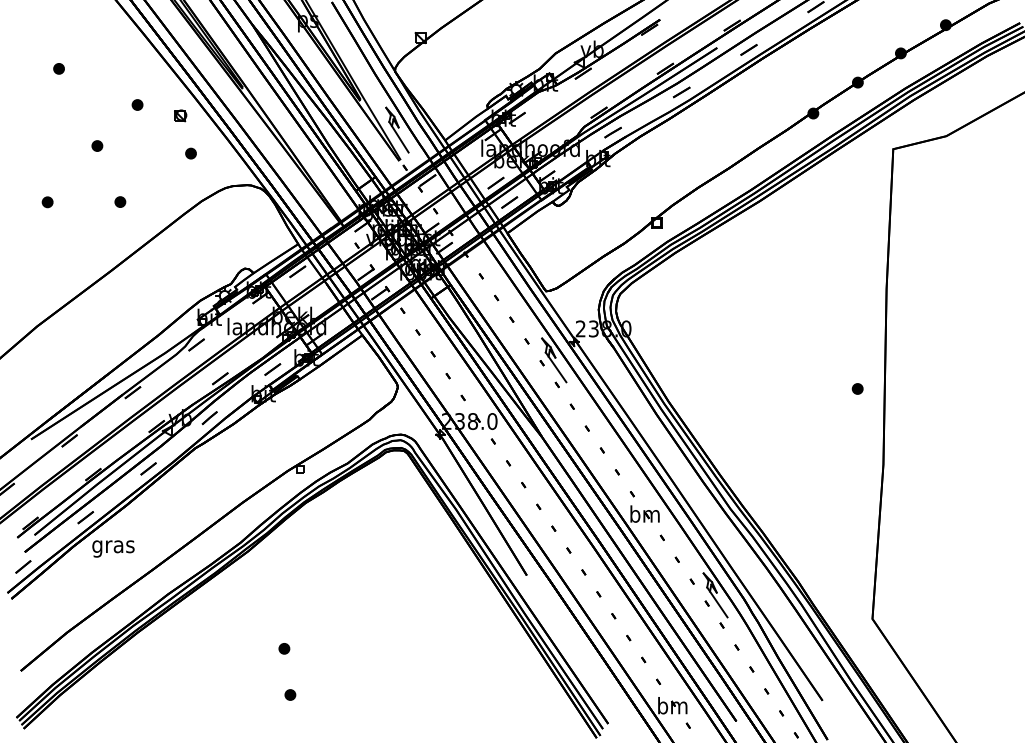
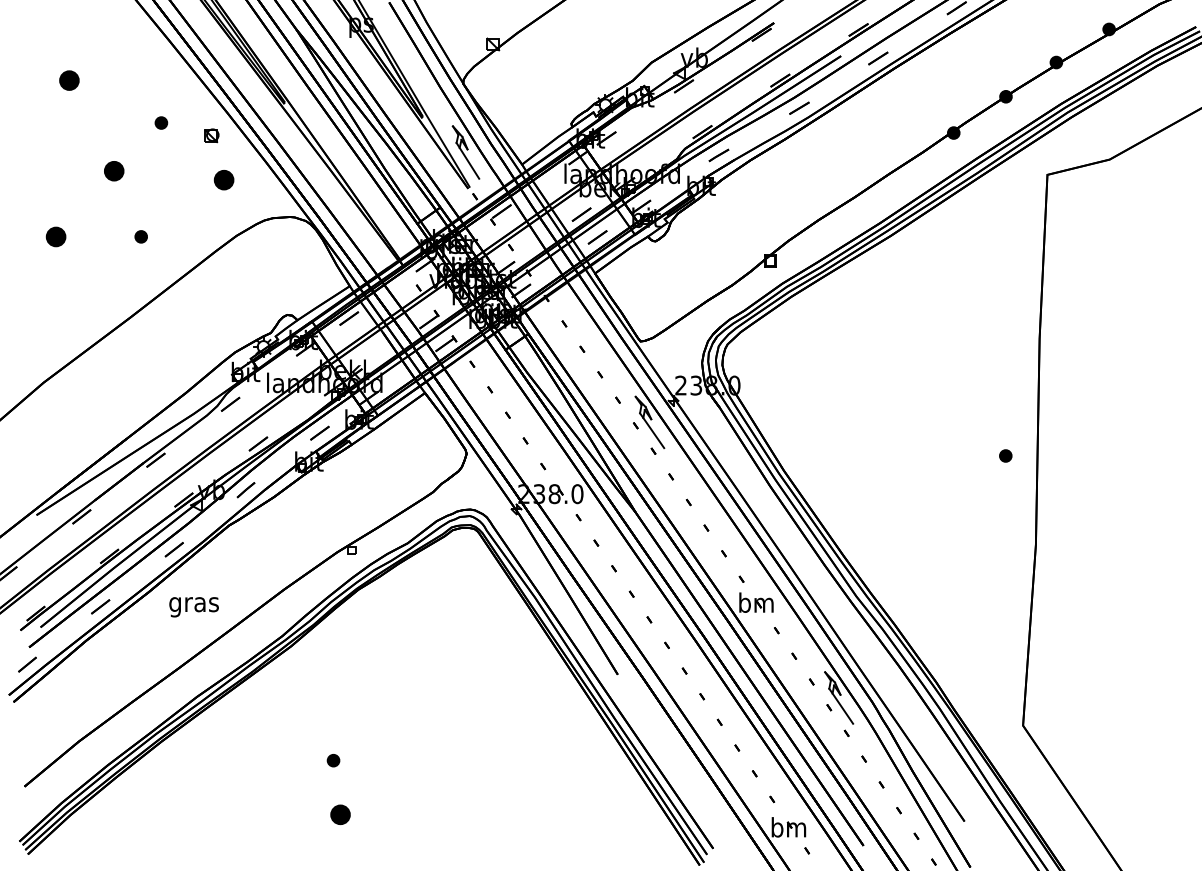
part: (58, 68) -> (68, 80), size x1.6
part: (97, 145) -> (114, 170), size x1.6
part: (190, 153) -> (223, 179), size x1.6
part: (47, 202) -> (55, 237), size x1.6
text: (113, 548) -> (194, 606), moved
part: (290, 694) -> (340, 814), size x1.6

